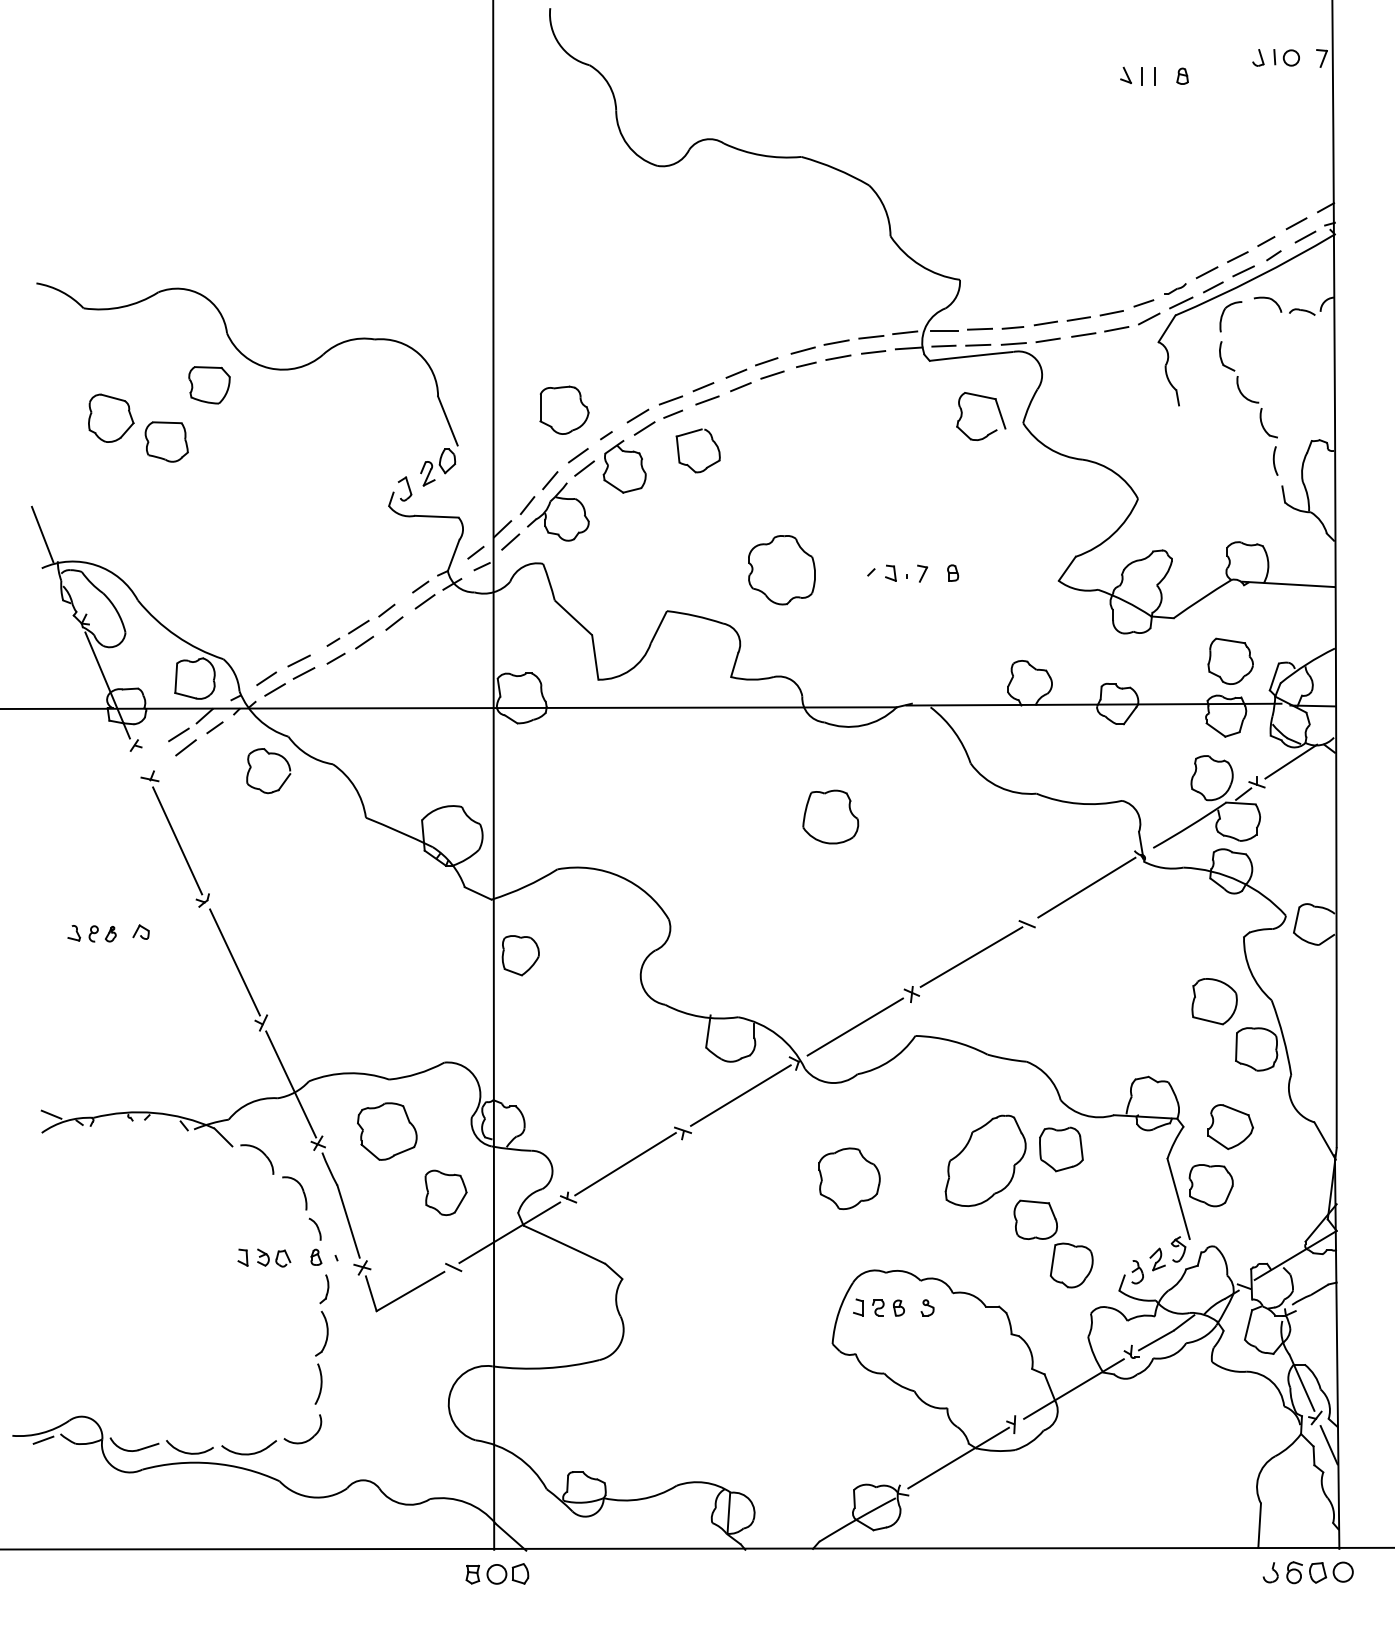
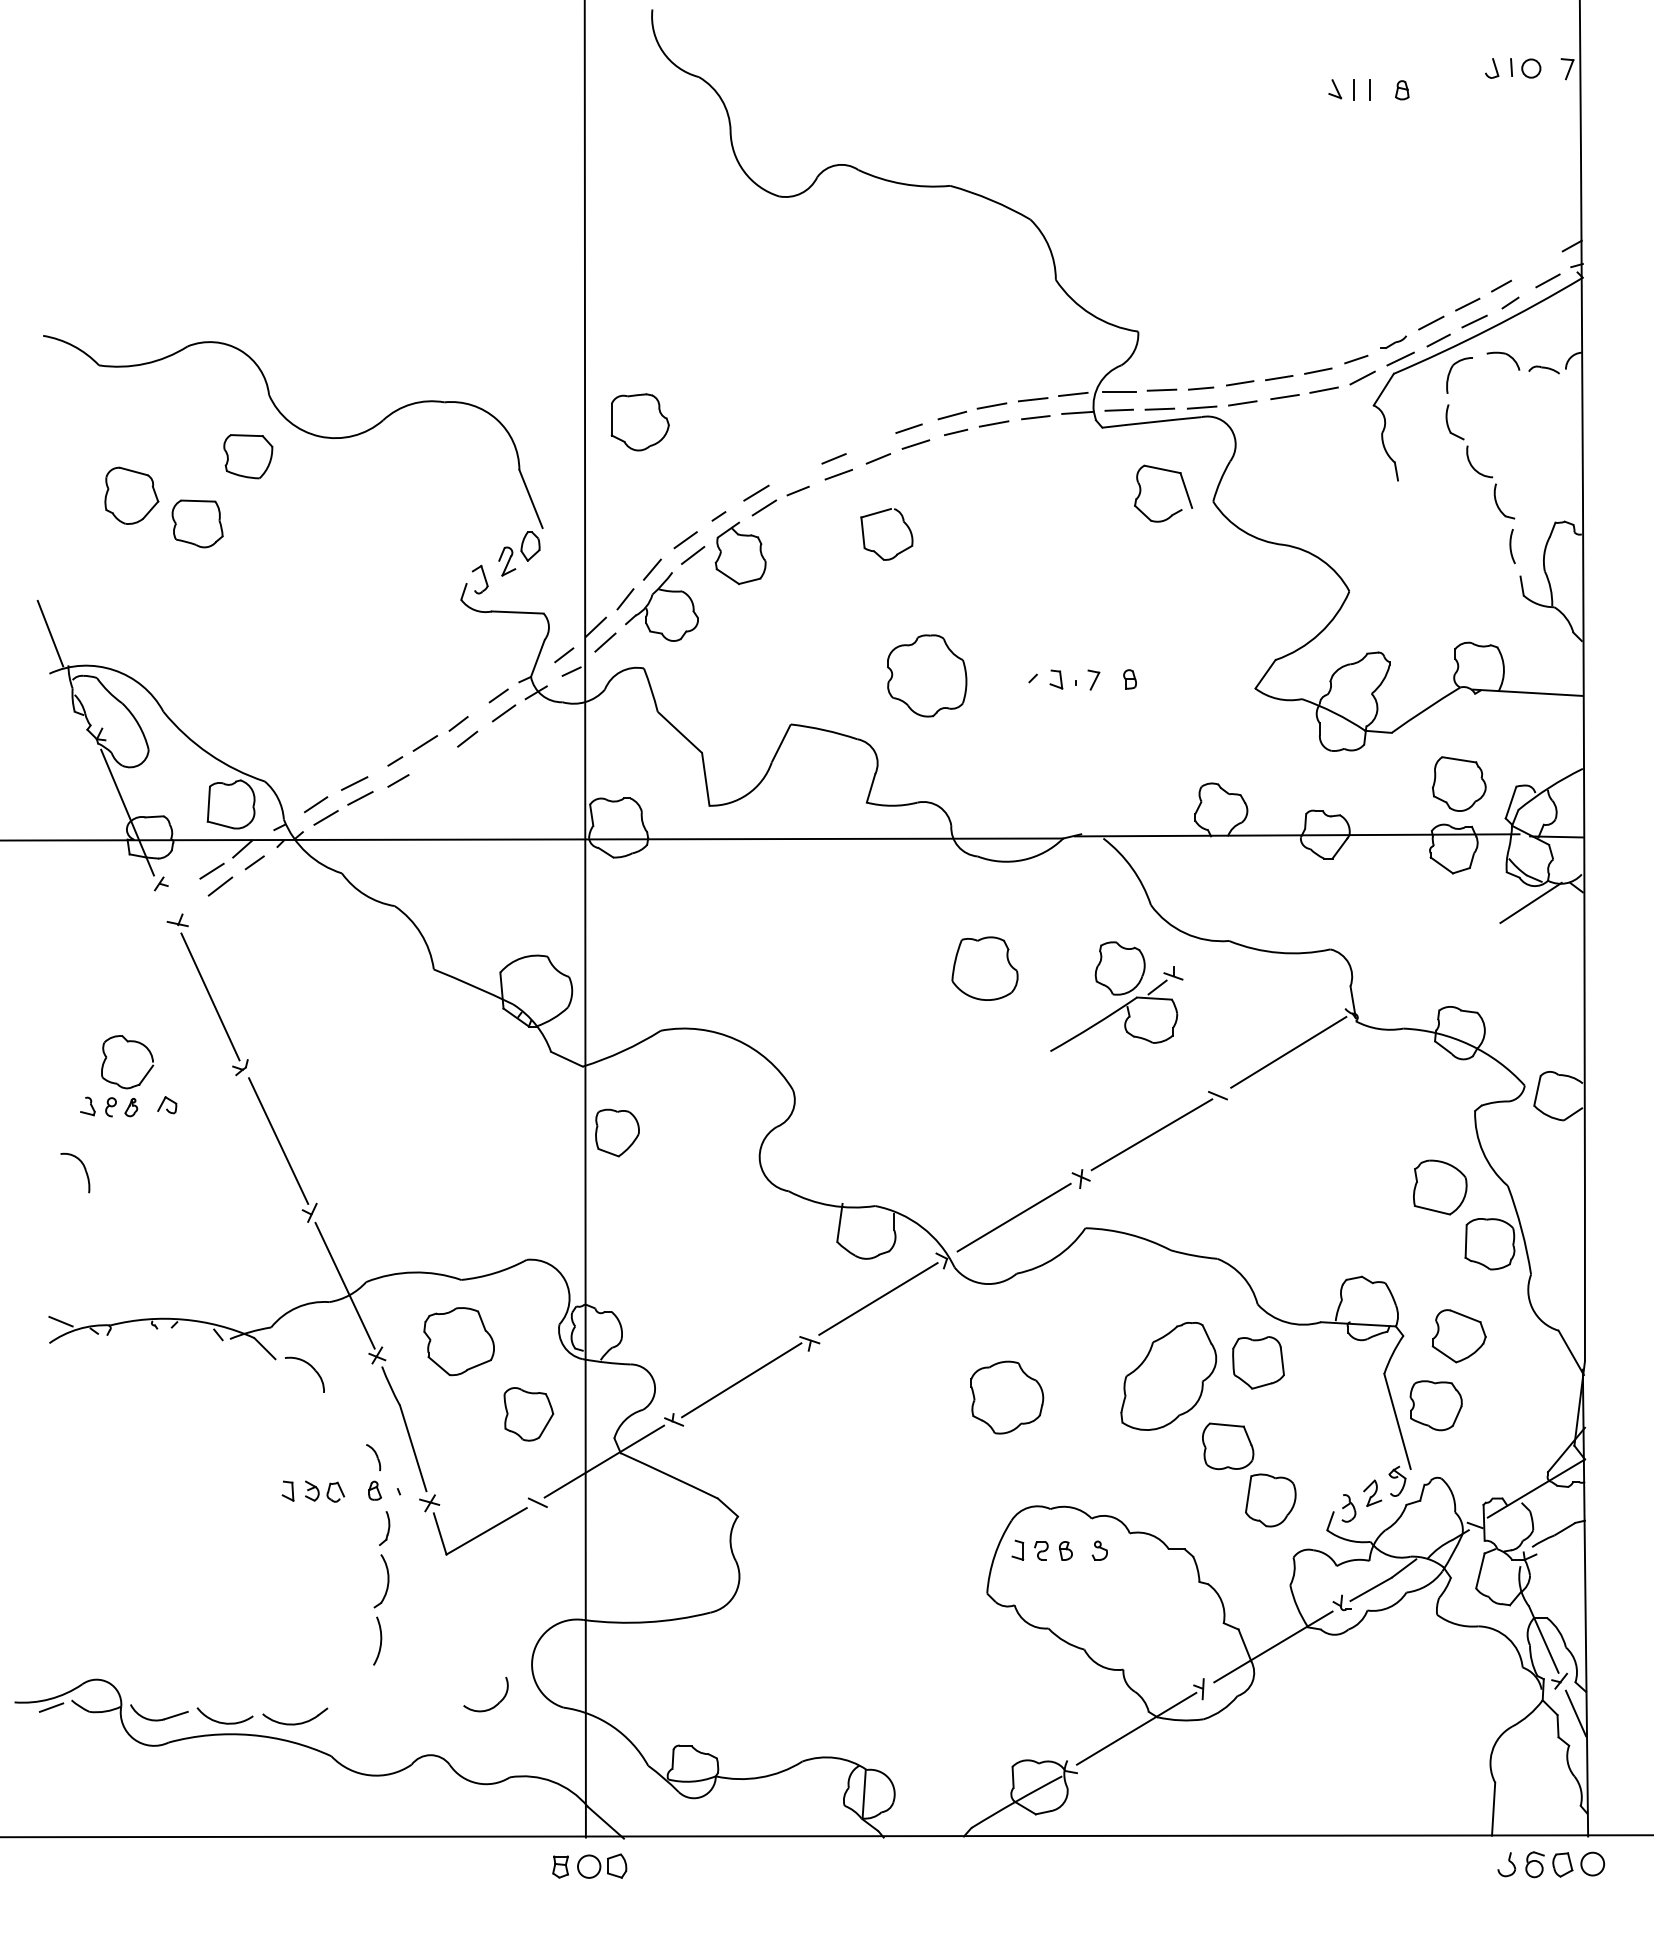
line: (1295, 223) -> (1536, 264), removed
line: (735, 373) -> (872, 442), removed
line: (670, 400) -> (795, 474), removed
part: (563, 410) -> (639, 422), moved
part: (687, 464) -> (874, 550), moved
line: (364, 642) -> (432, 761), removed
part: (268, 754) -> (127, 1042), moved
part: (1208, 801) -> (1116, 996), moved
part: (302, 1191) -> (84, 1170), moved
part: (310, 1437) -> (495, 1704), moved

